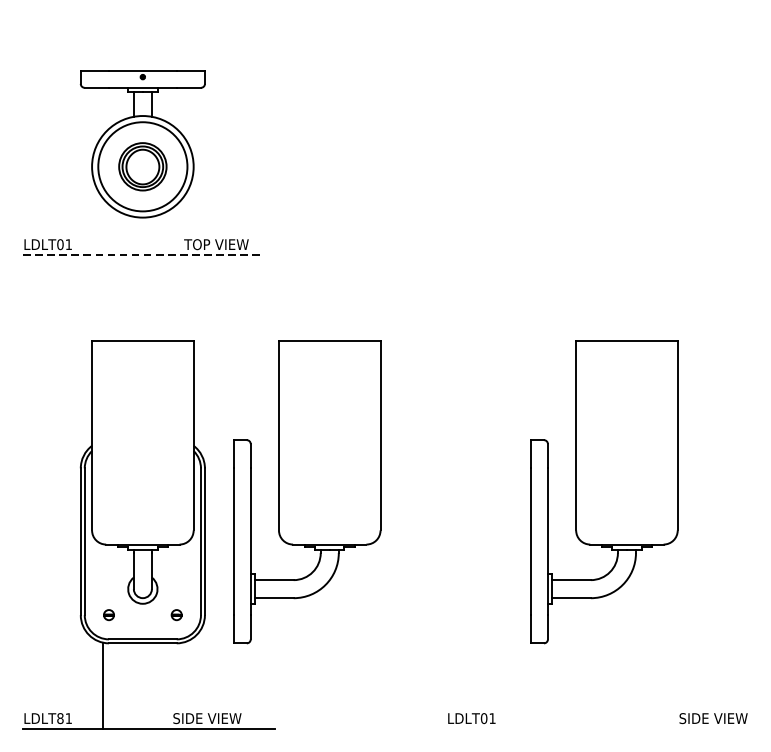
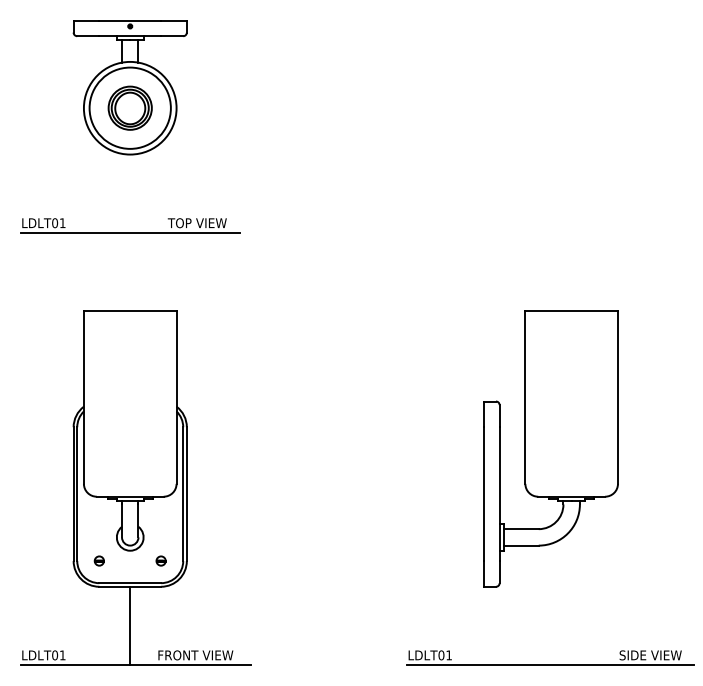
part: (142, 144) -> (129, 87), moved
line: (143, 255) -> (130, 233), dashed -> solid
part: (306, 491) -> (279, 448), removed
line: (103, 685) -> (130, 625), moved
text: (60, 718) -> (55, 655), LDLT81 -> LDLT01
text: (214, 718) -> (195, 655), SIDE VIEW -> FRONT VIEW
line: (603, 729) -> (550, 665), added

